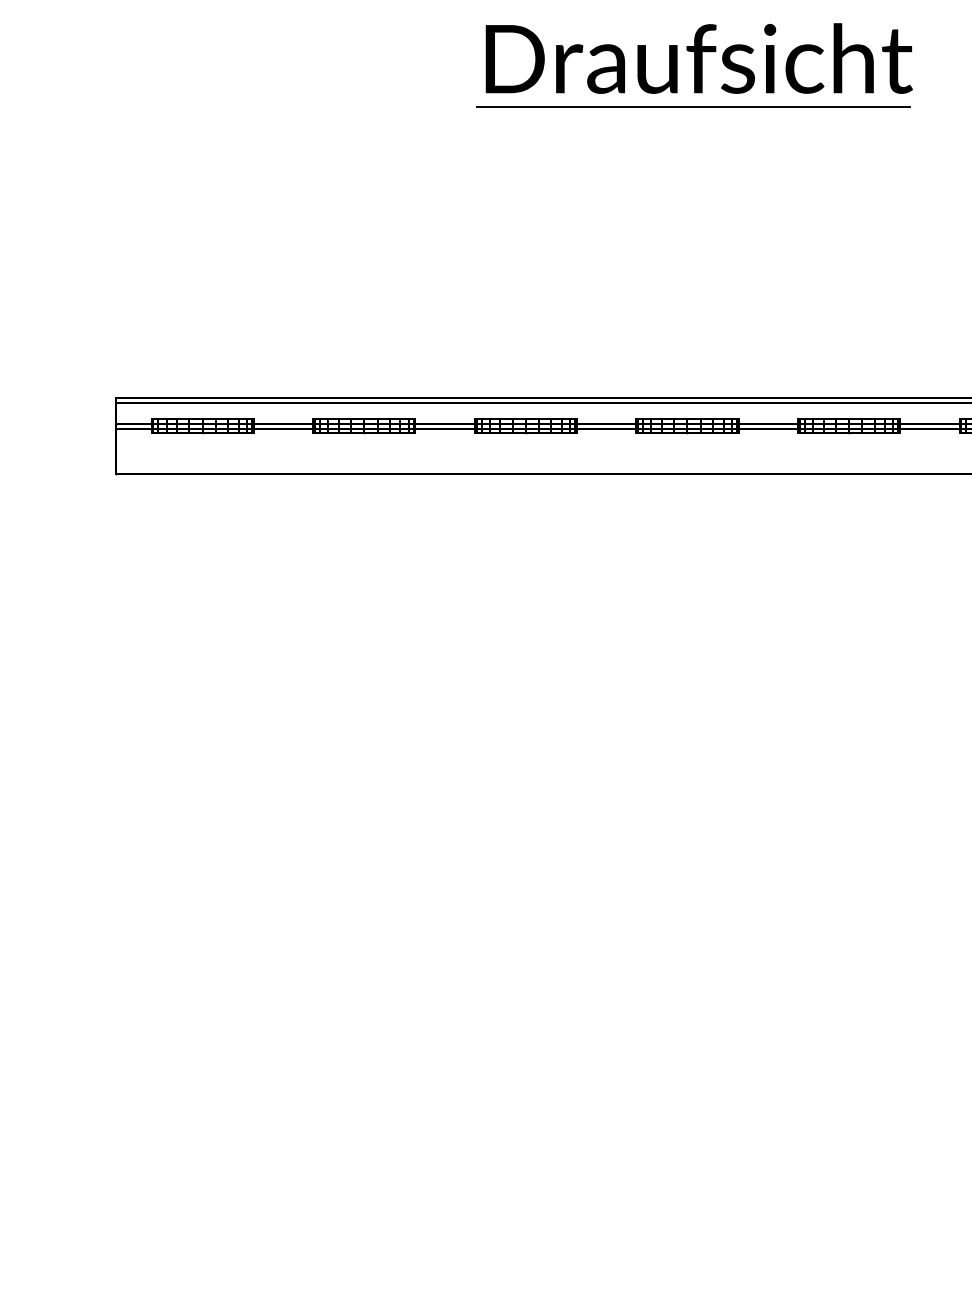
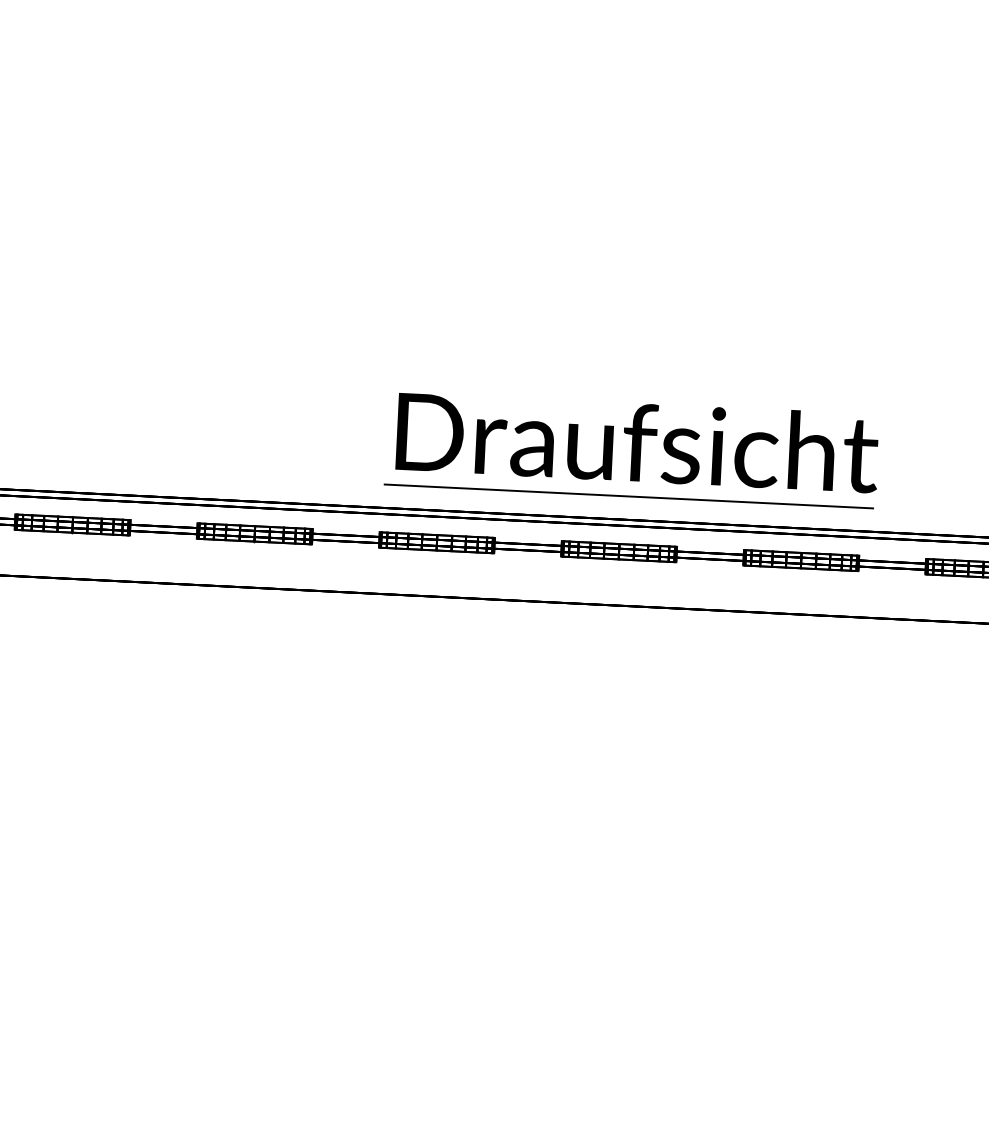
part: (694, 65) -> (632, 449), moved

